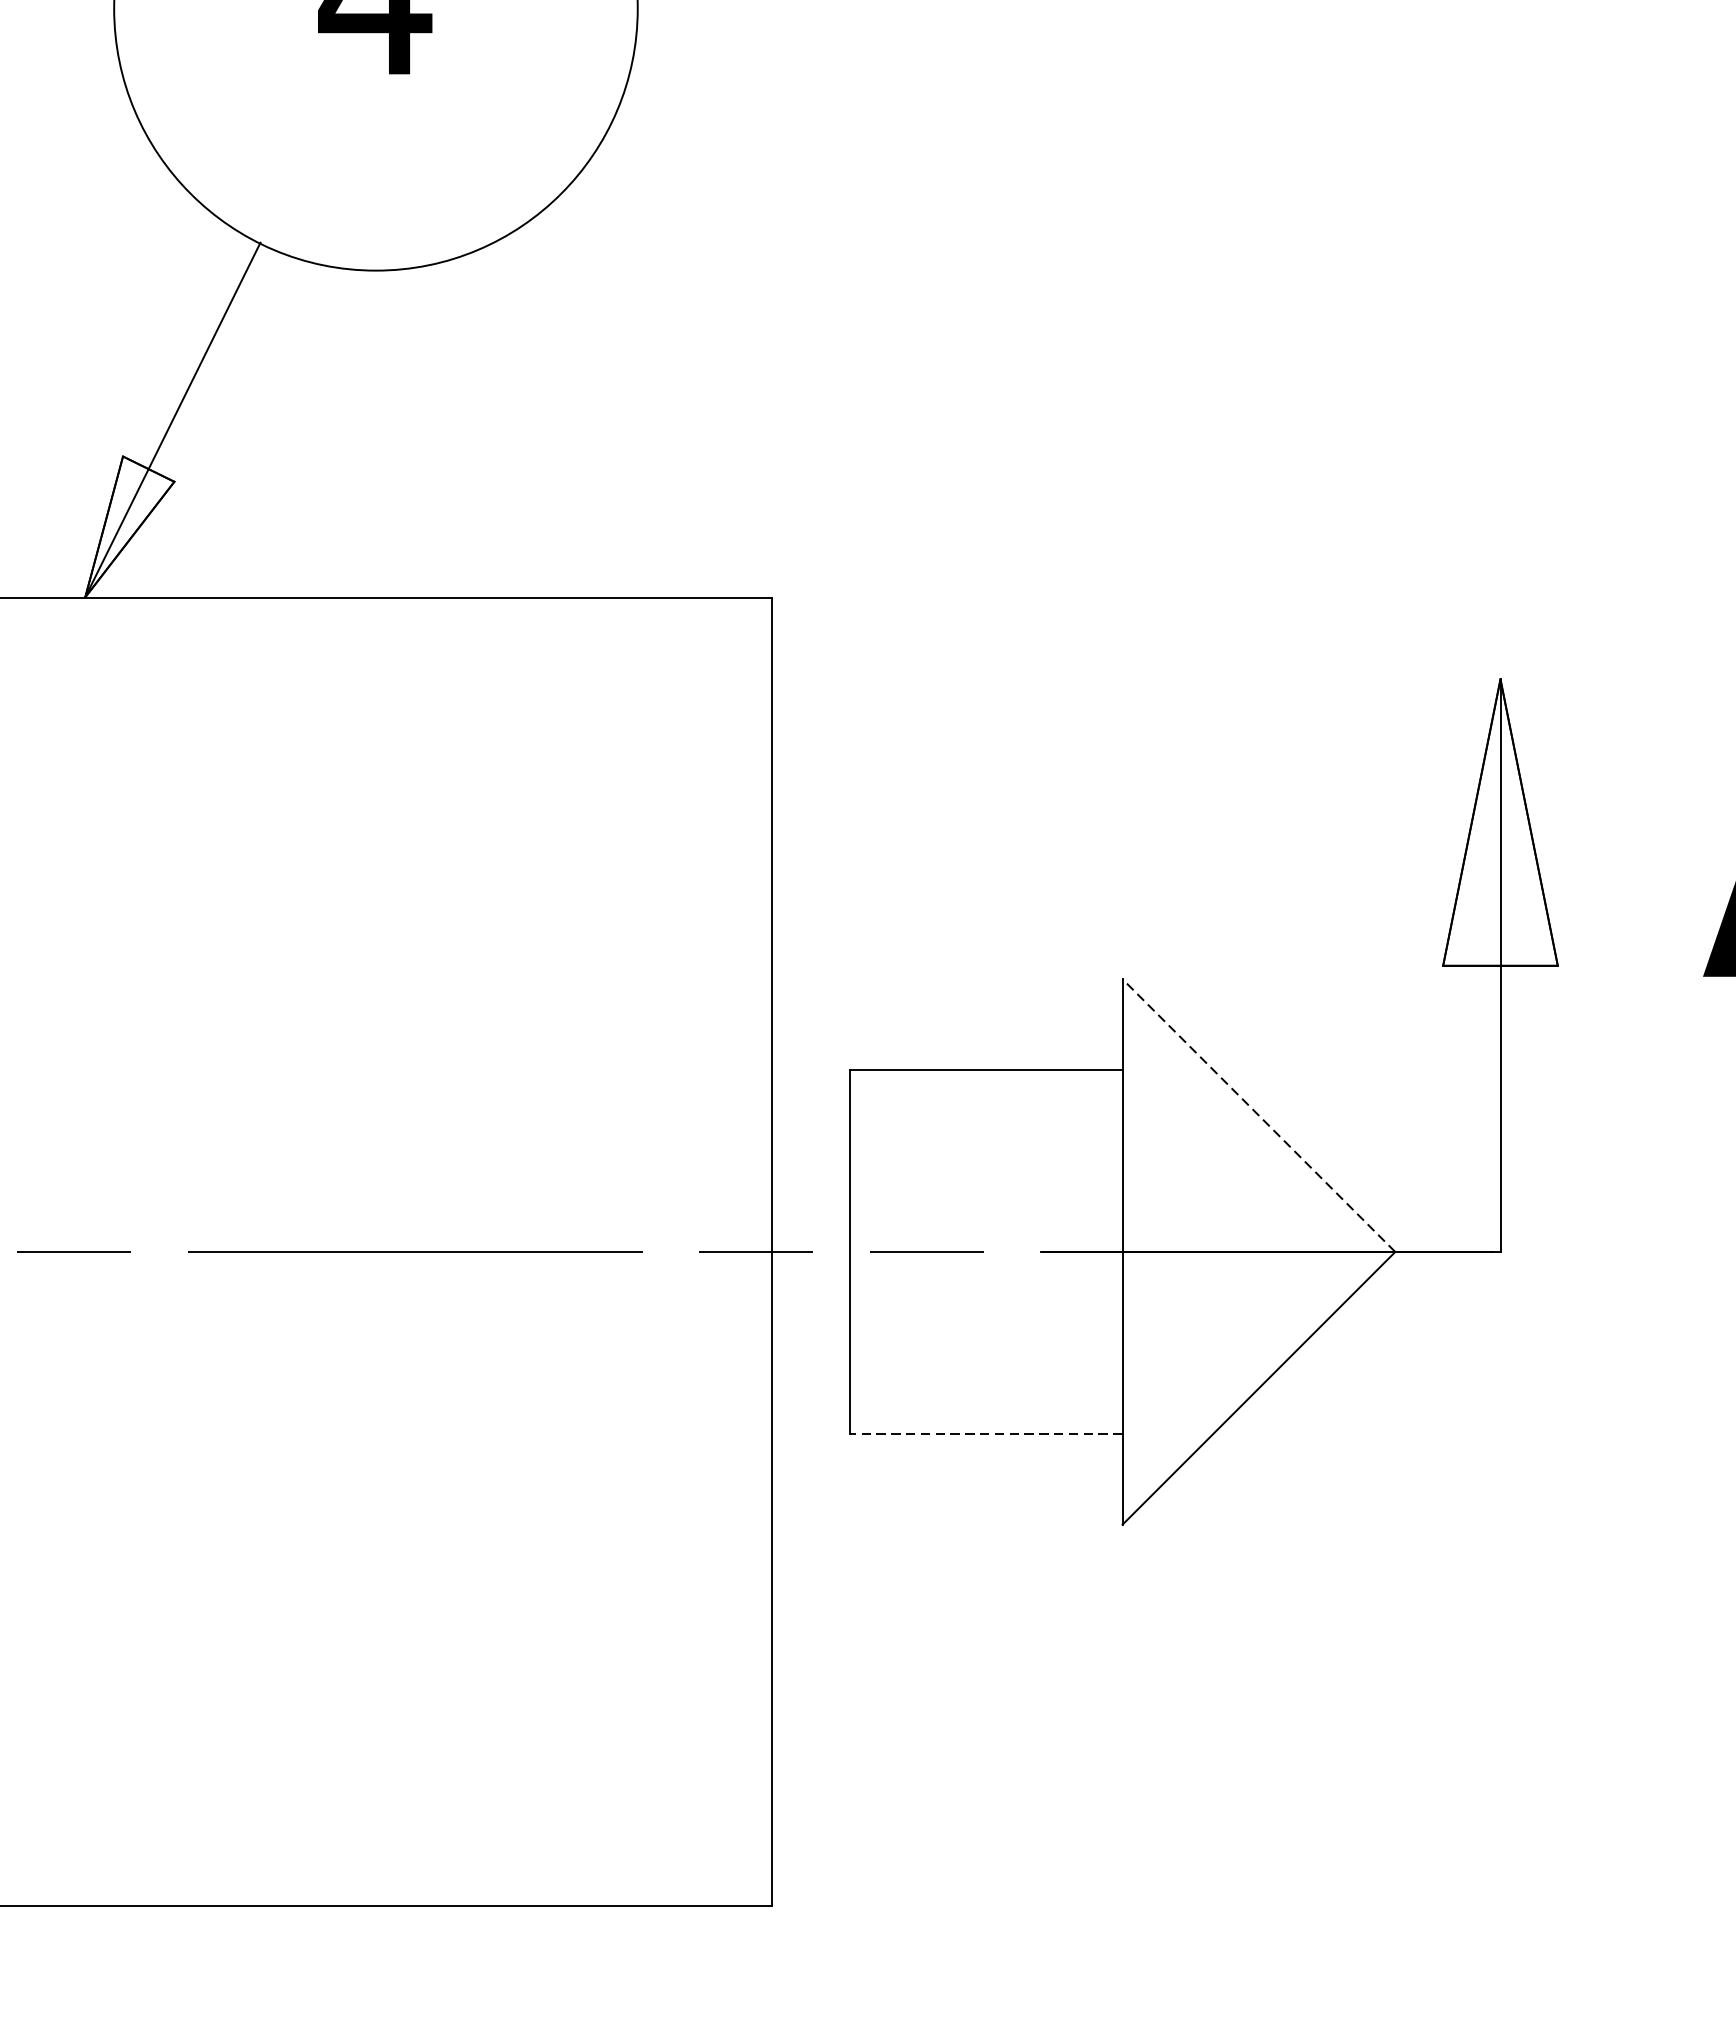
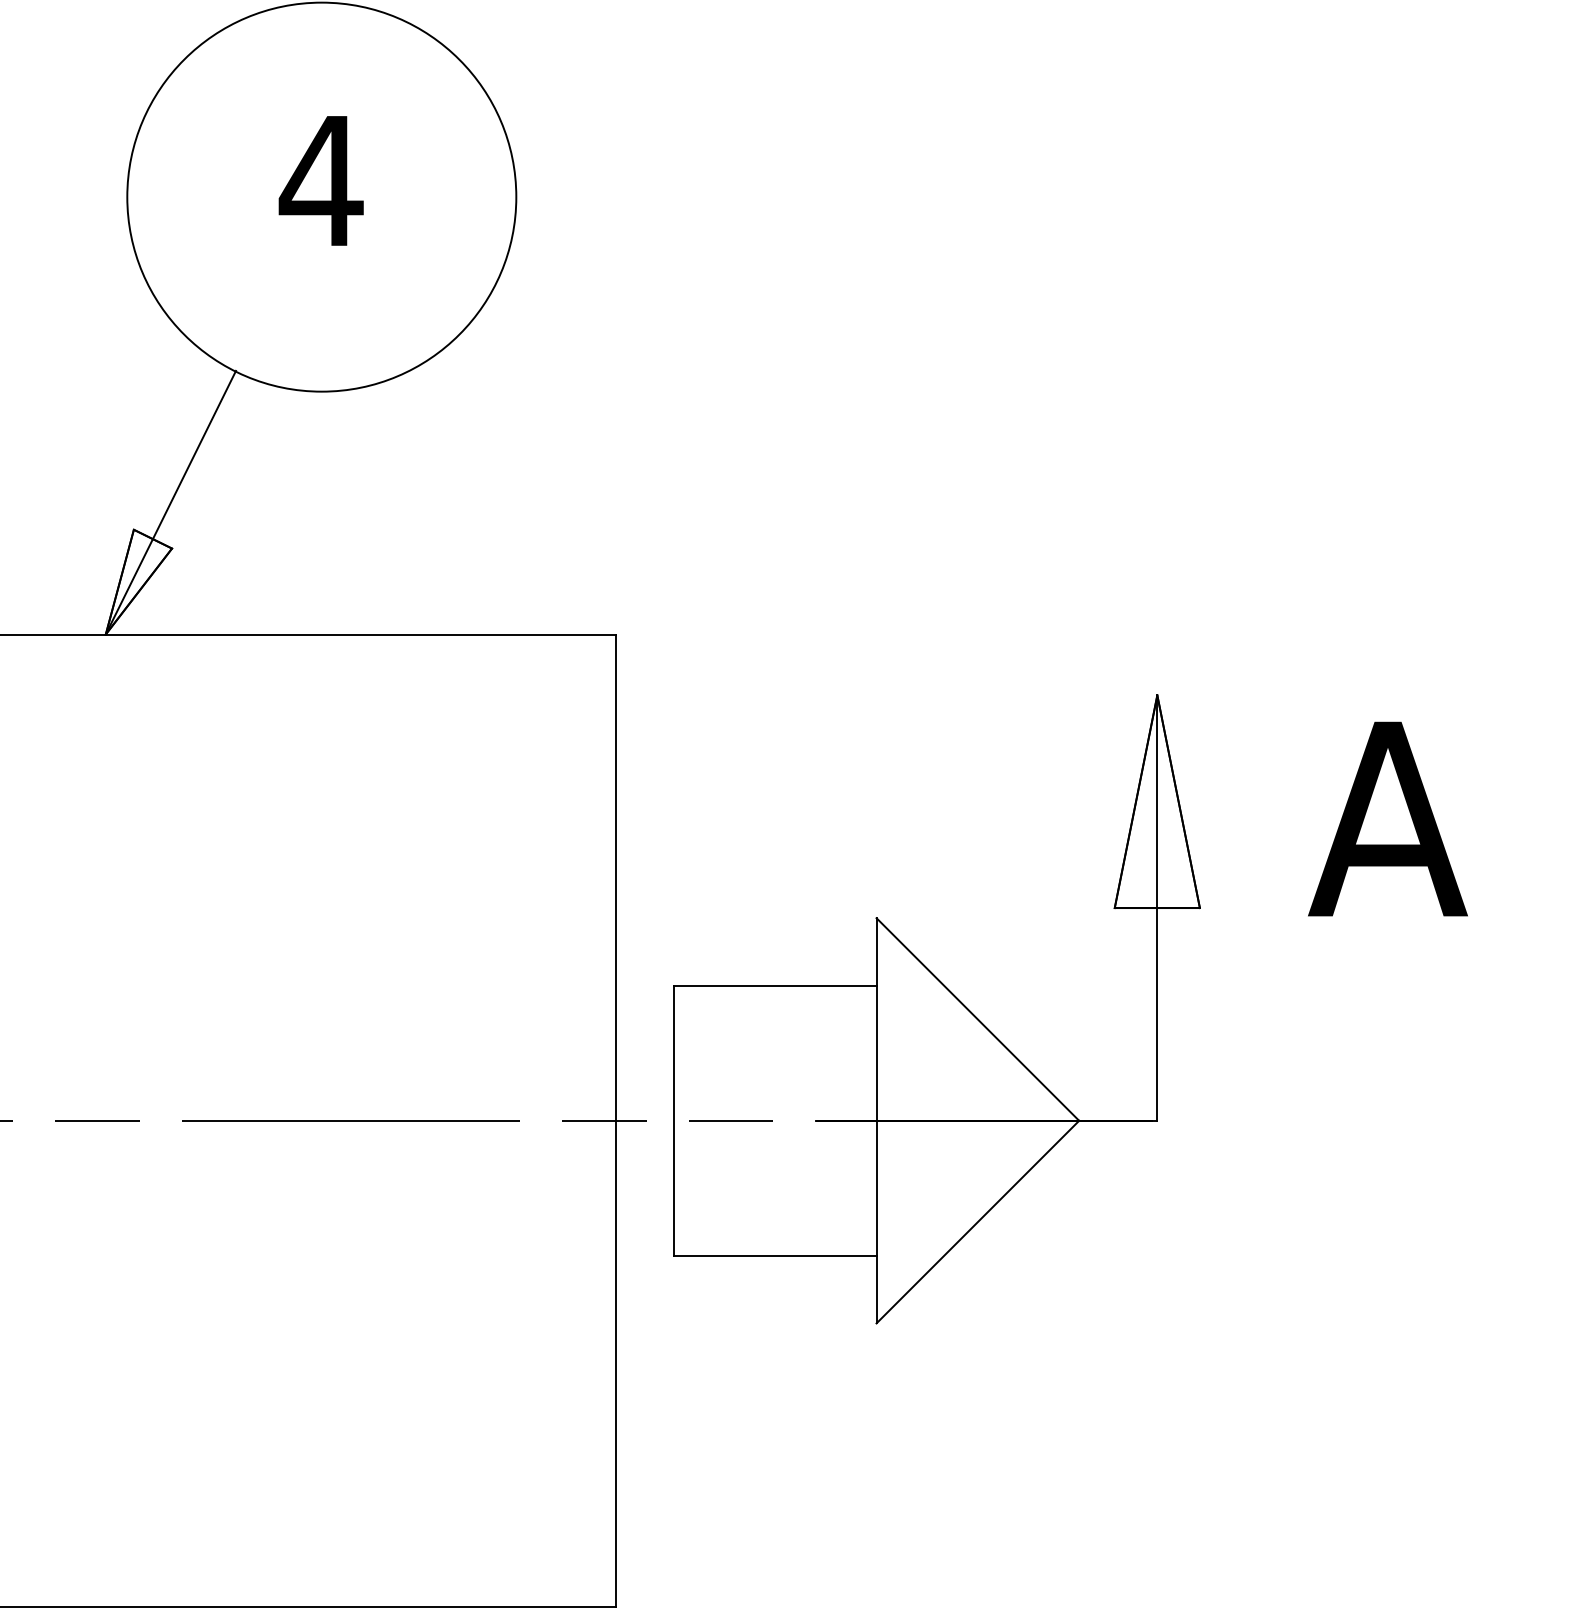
line: (1258, 1115) -> (977, 1019), dashed -> solid
line: (985, 1433) -> (774, 1255), dashed -> solid

